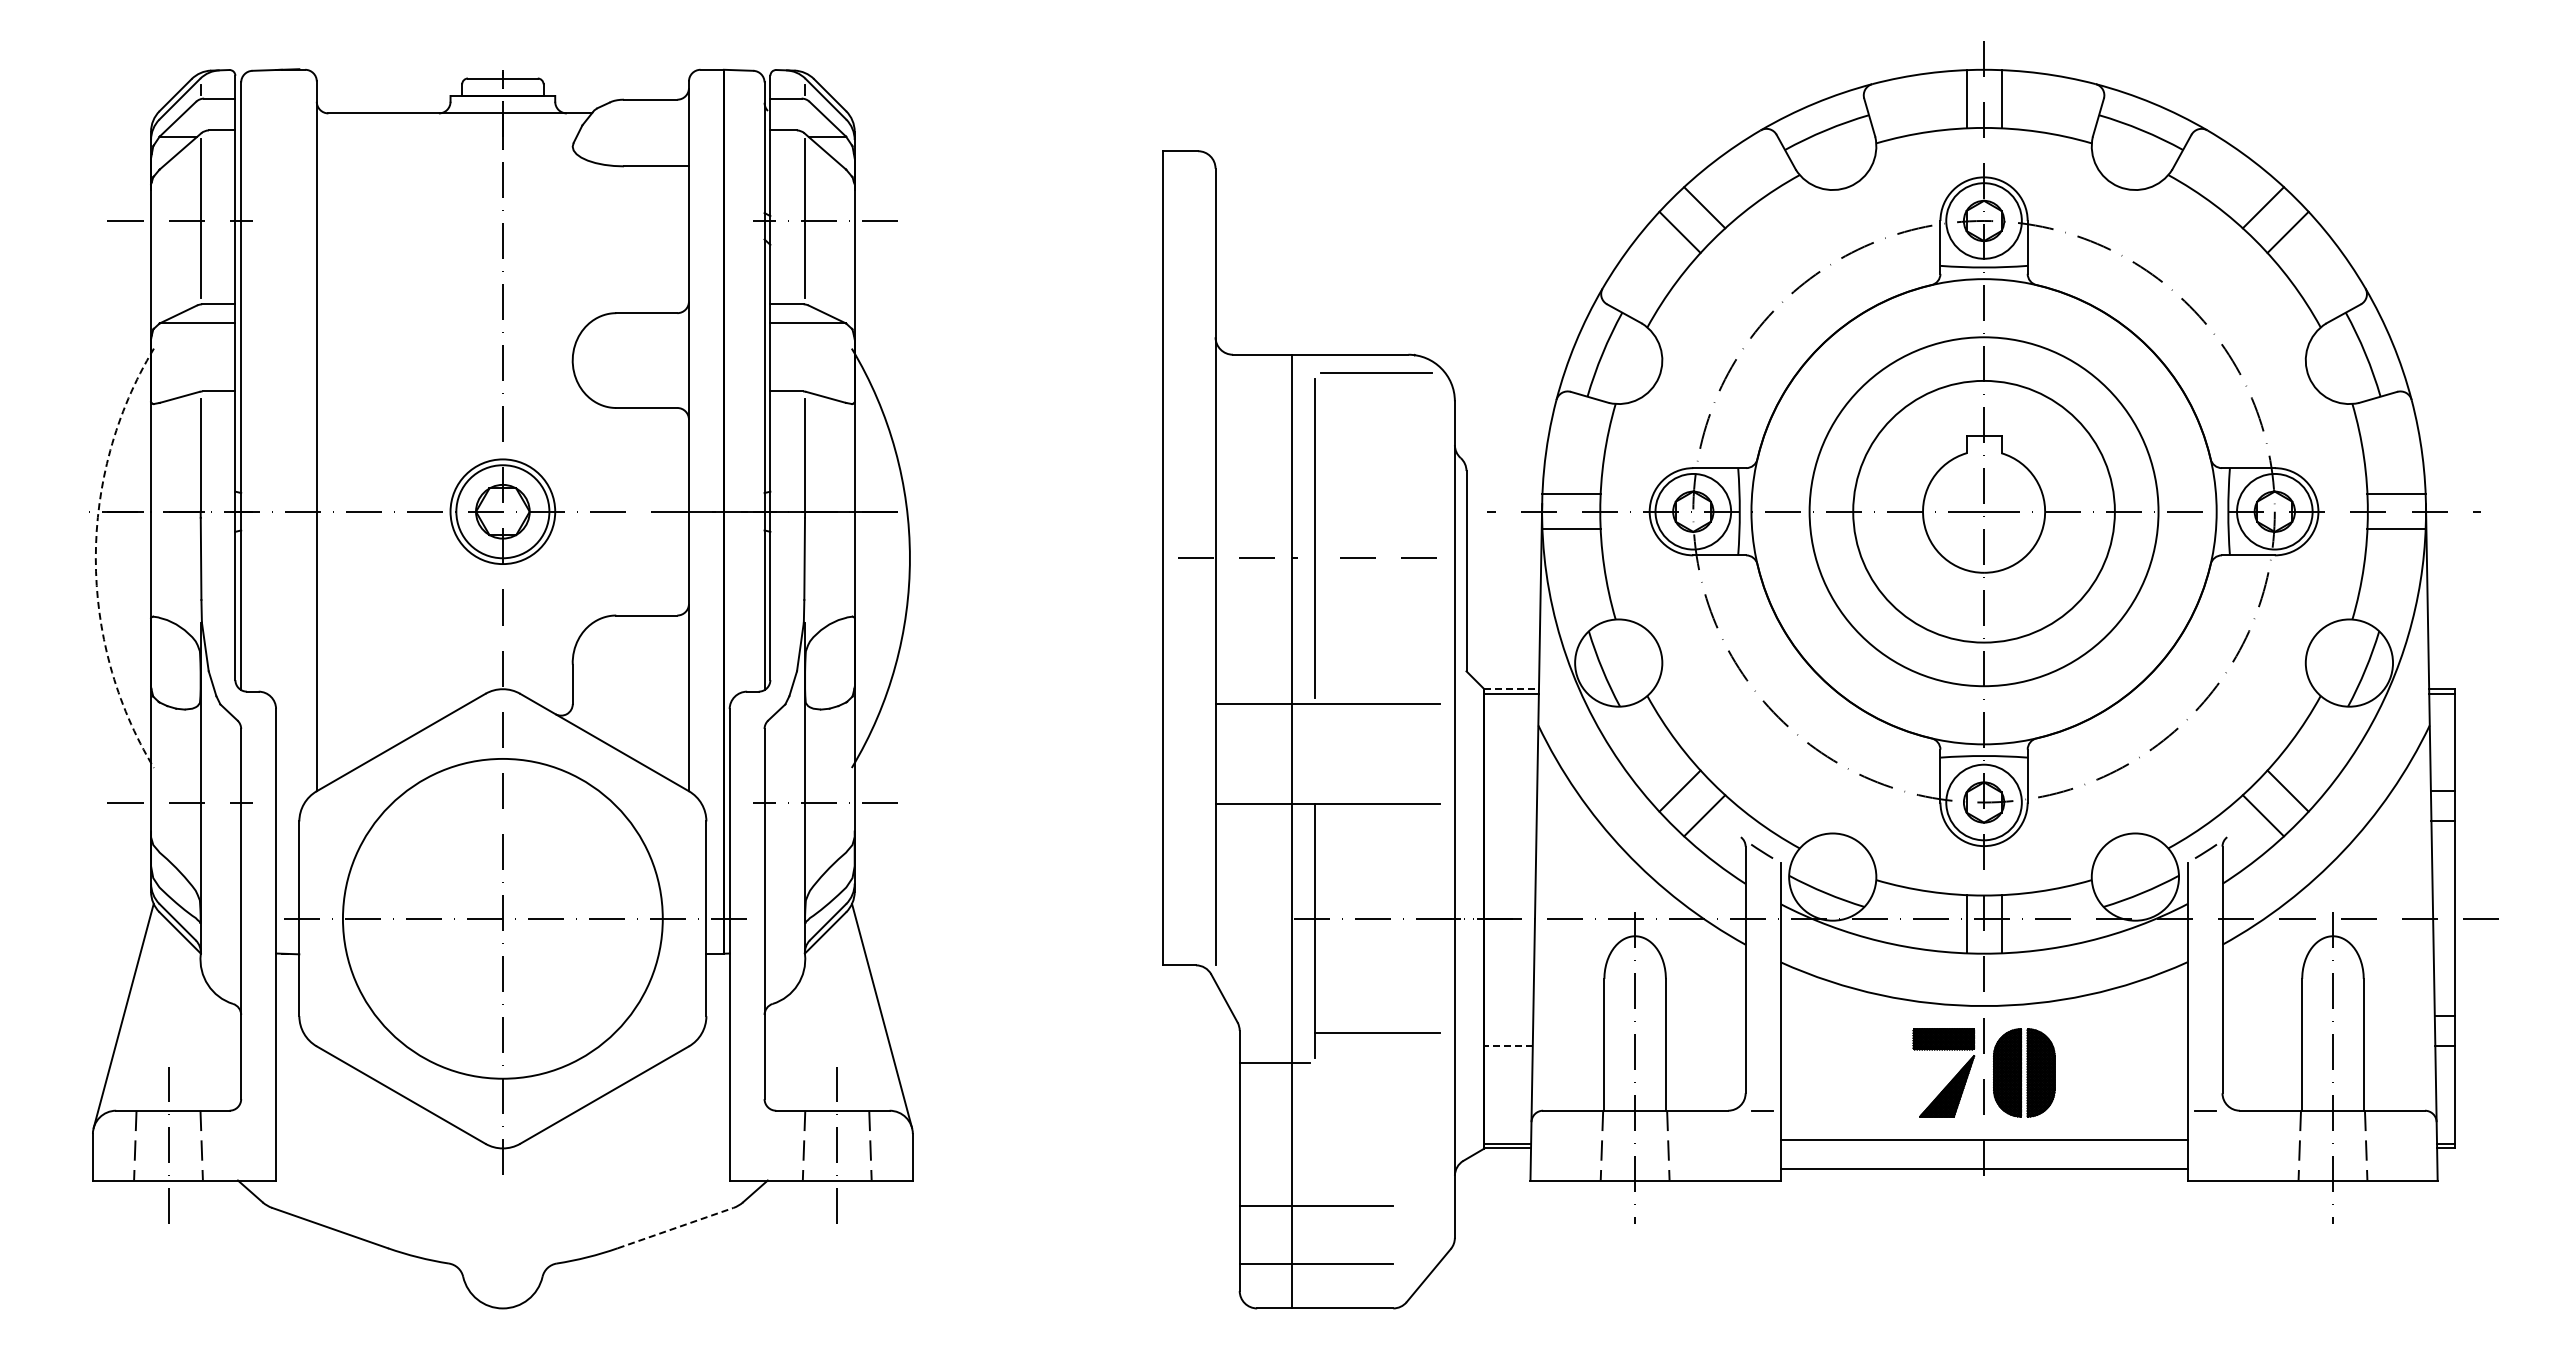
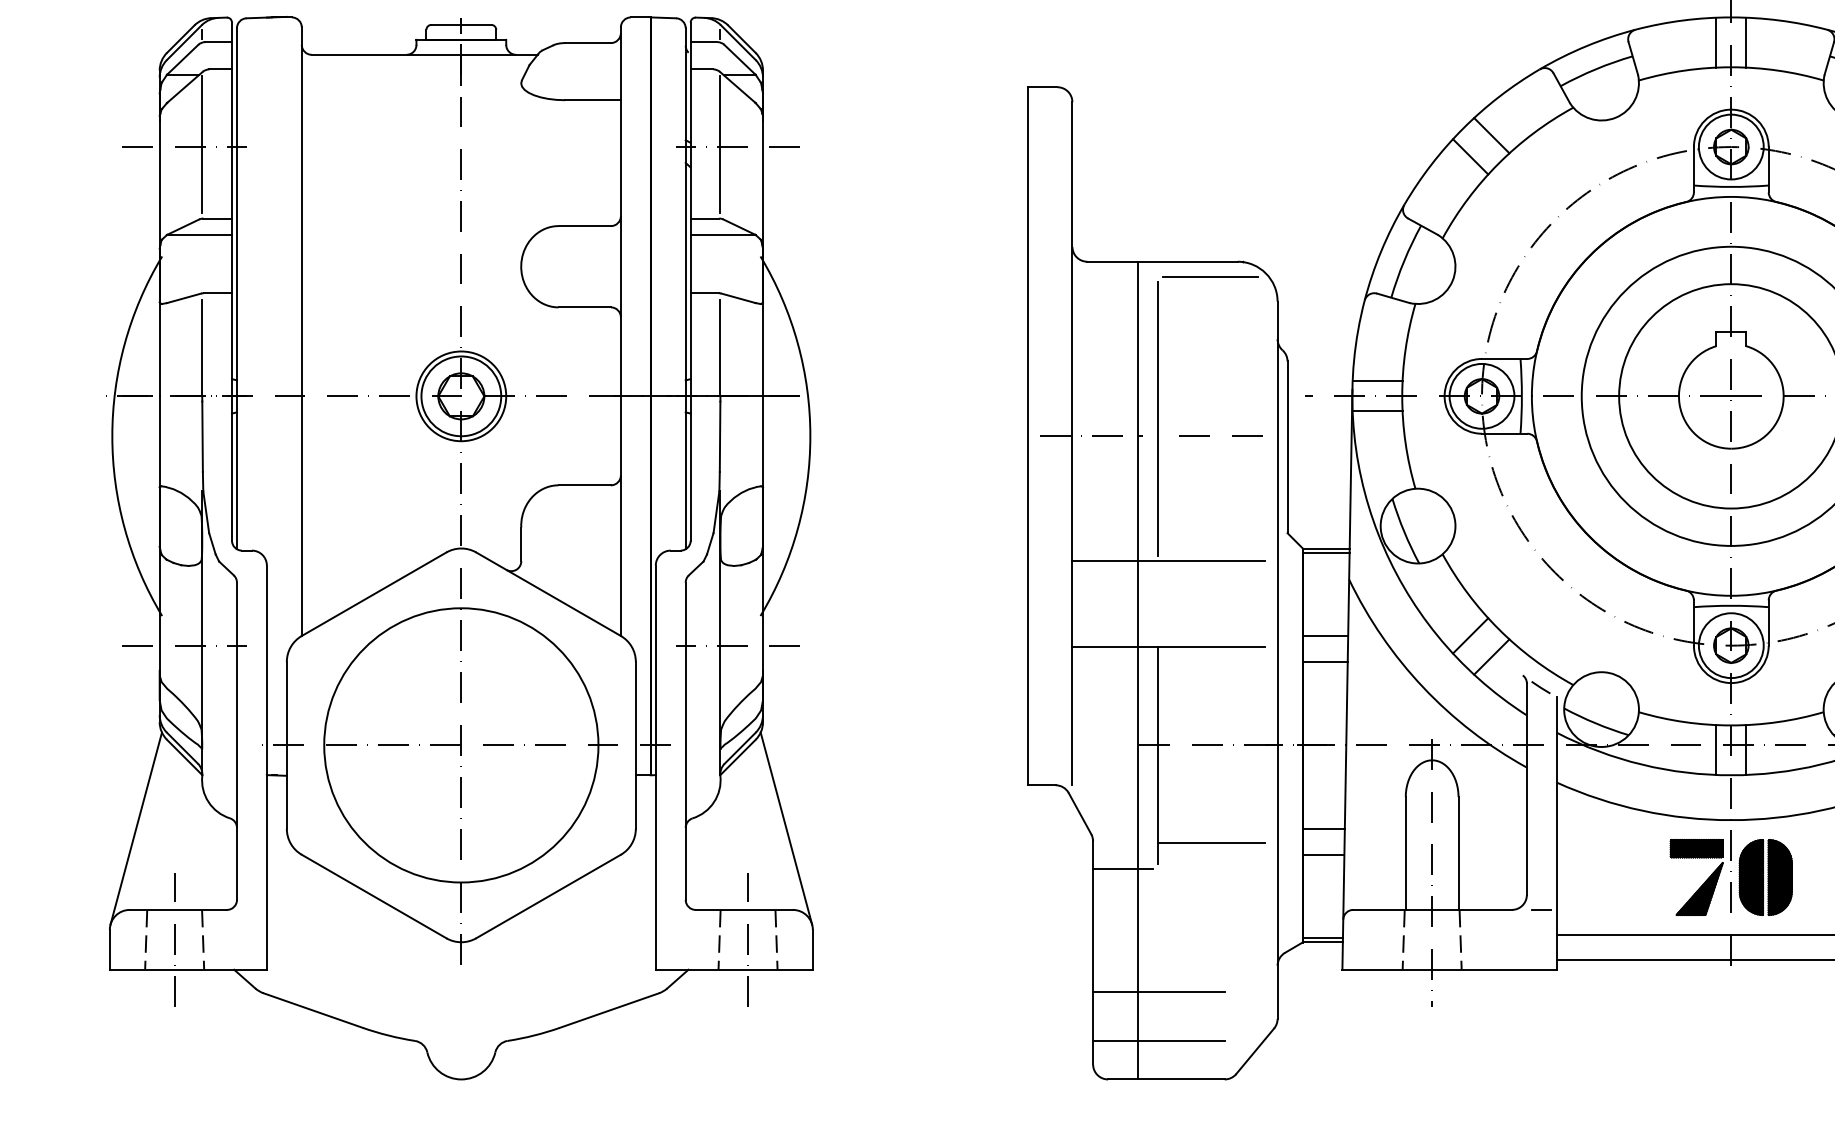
arc: (95, 558) -> (112, 436), dashed -> solid
line: (1511, 689) -> (1326, 548), dashed -> solid
line: (1510, 791) -> (1325, 636), added
line: (1509, 821) -> (1324, 661), added
line: (1508, 1016) -> (1323, 829), added
line: (1507, 1046) -> (1322, 854), dashed -> solid
line: (676, 1227) -> (610, 1010), dashed -> solid

